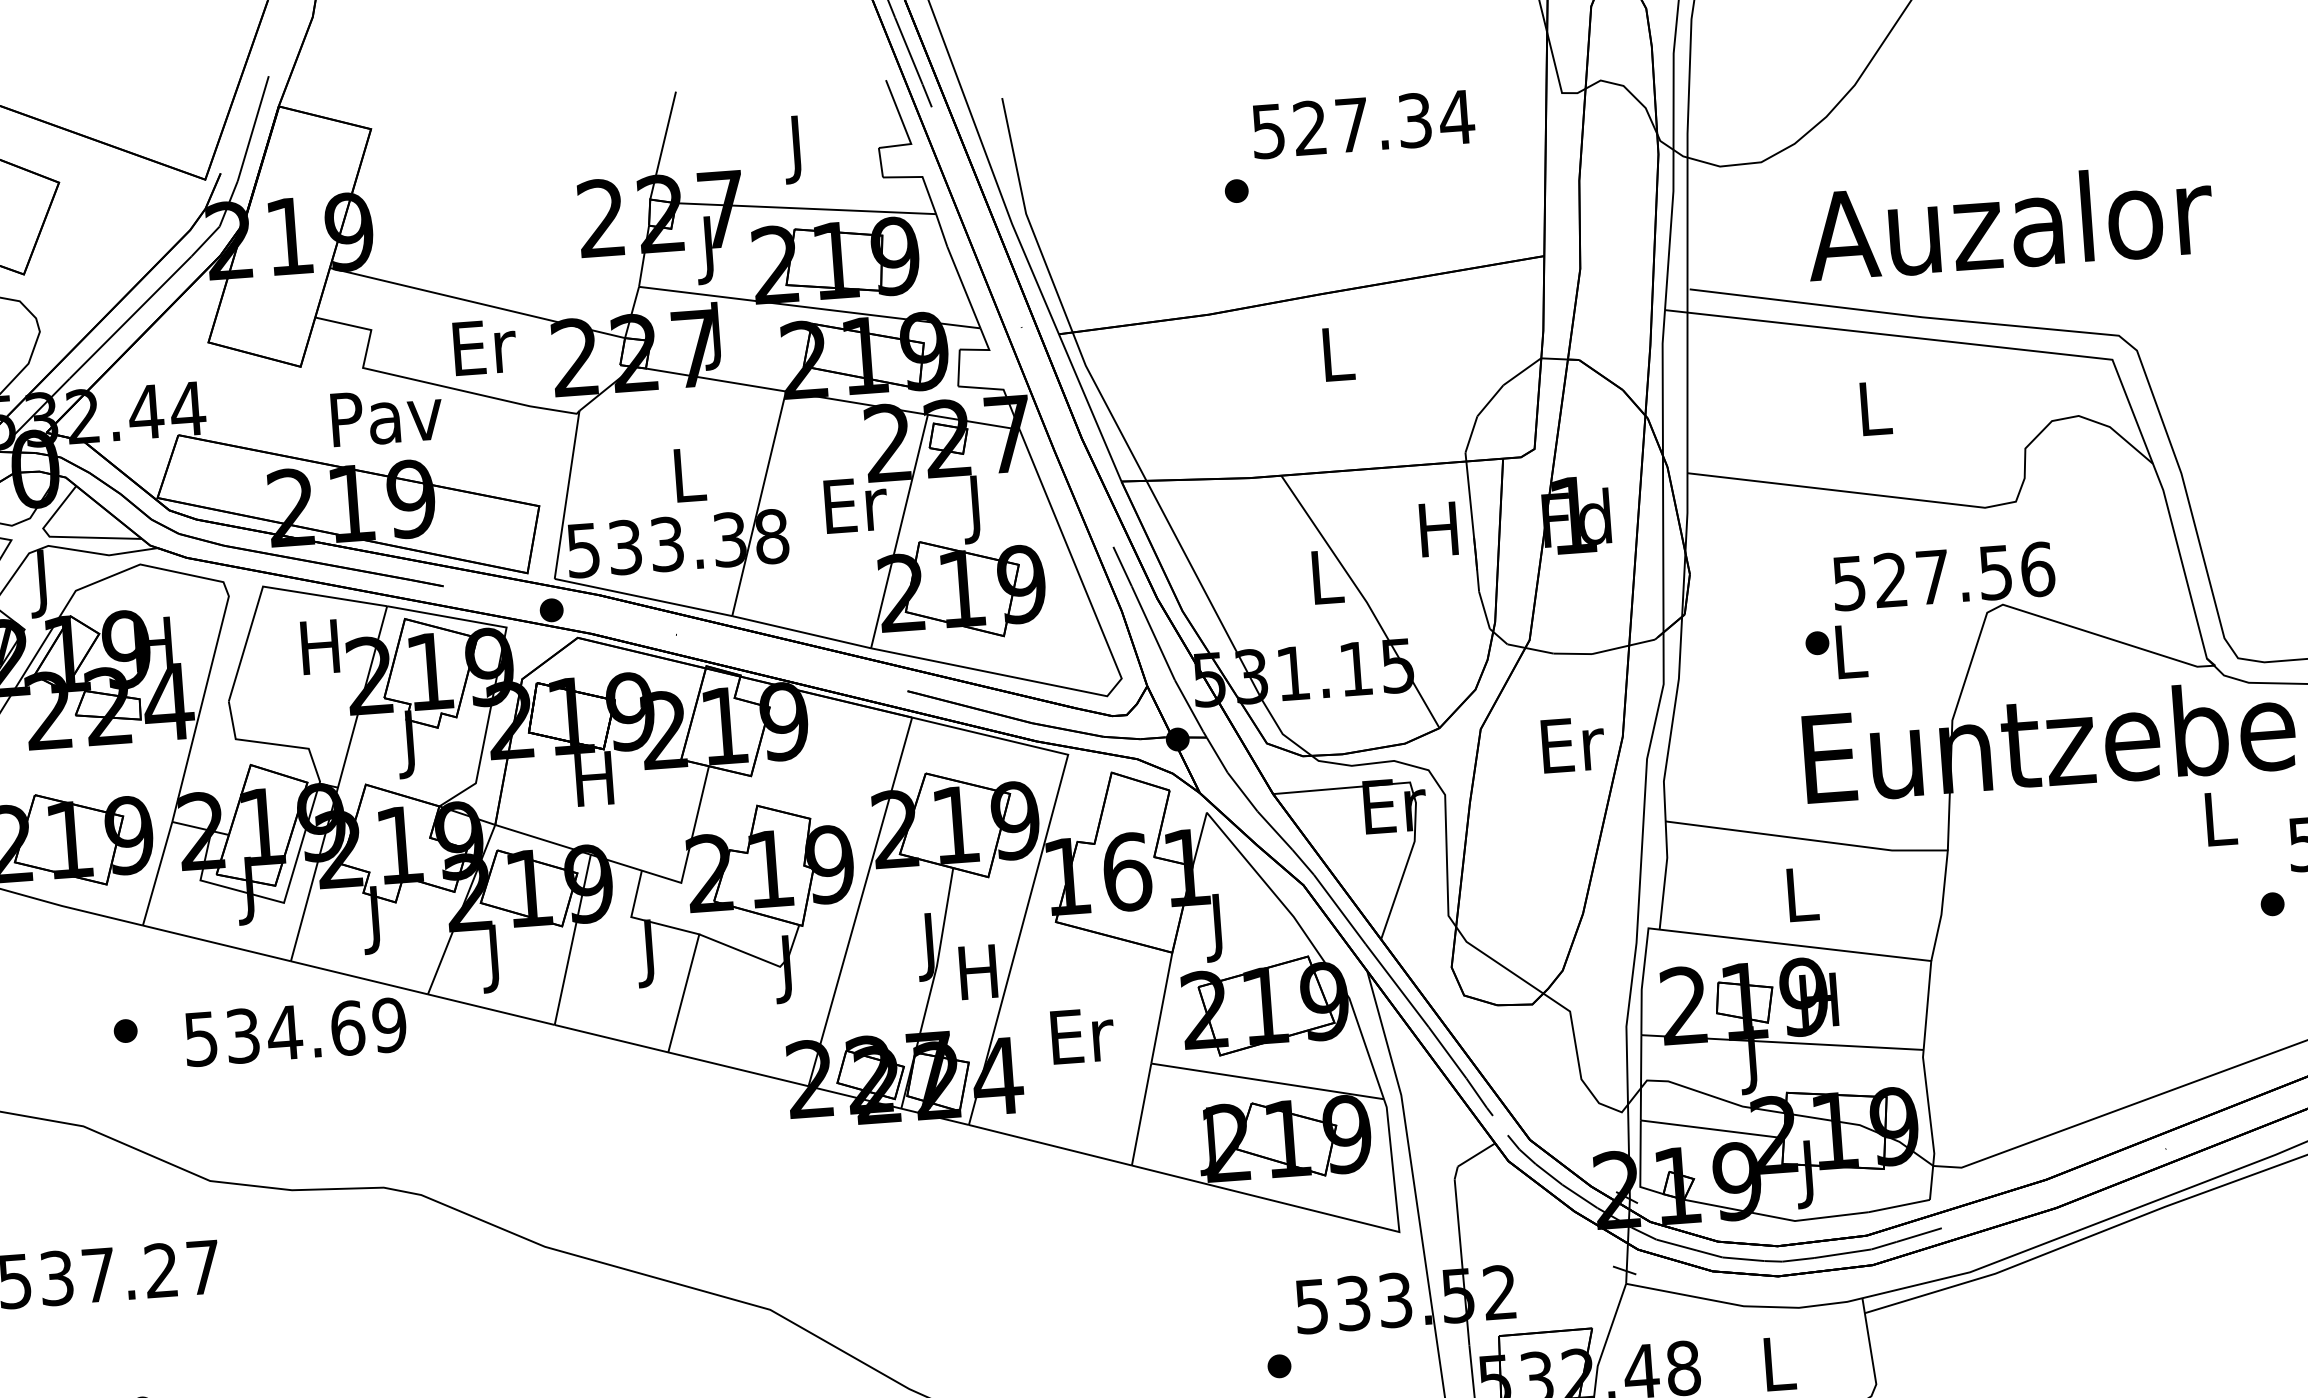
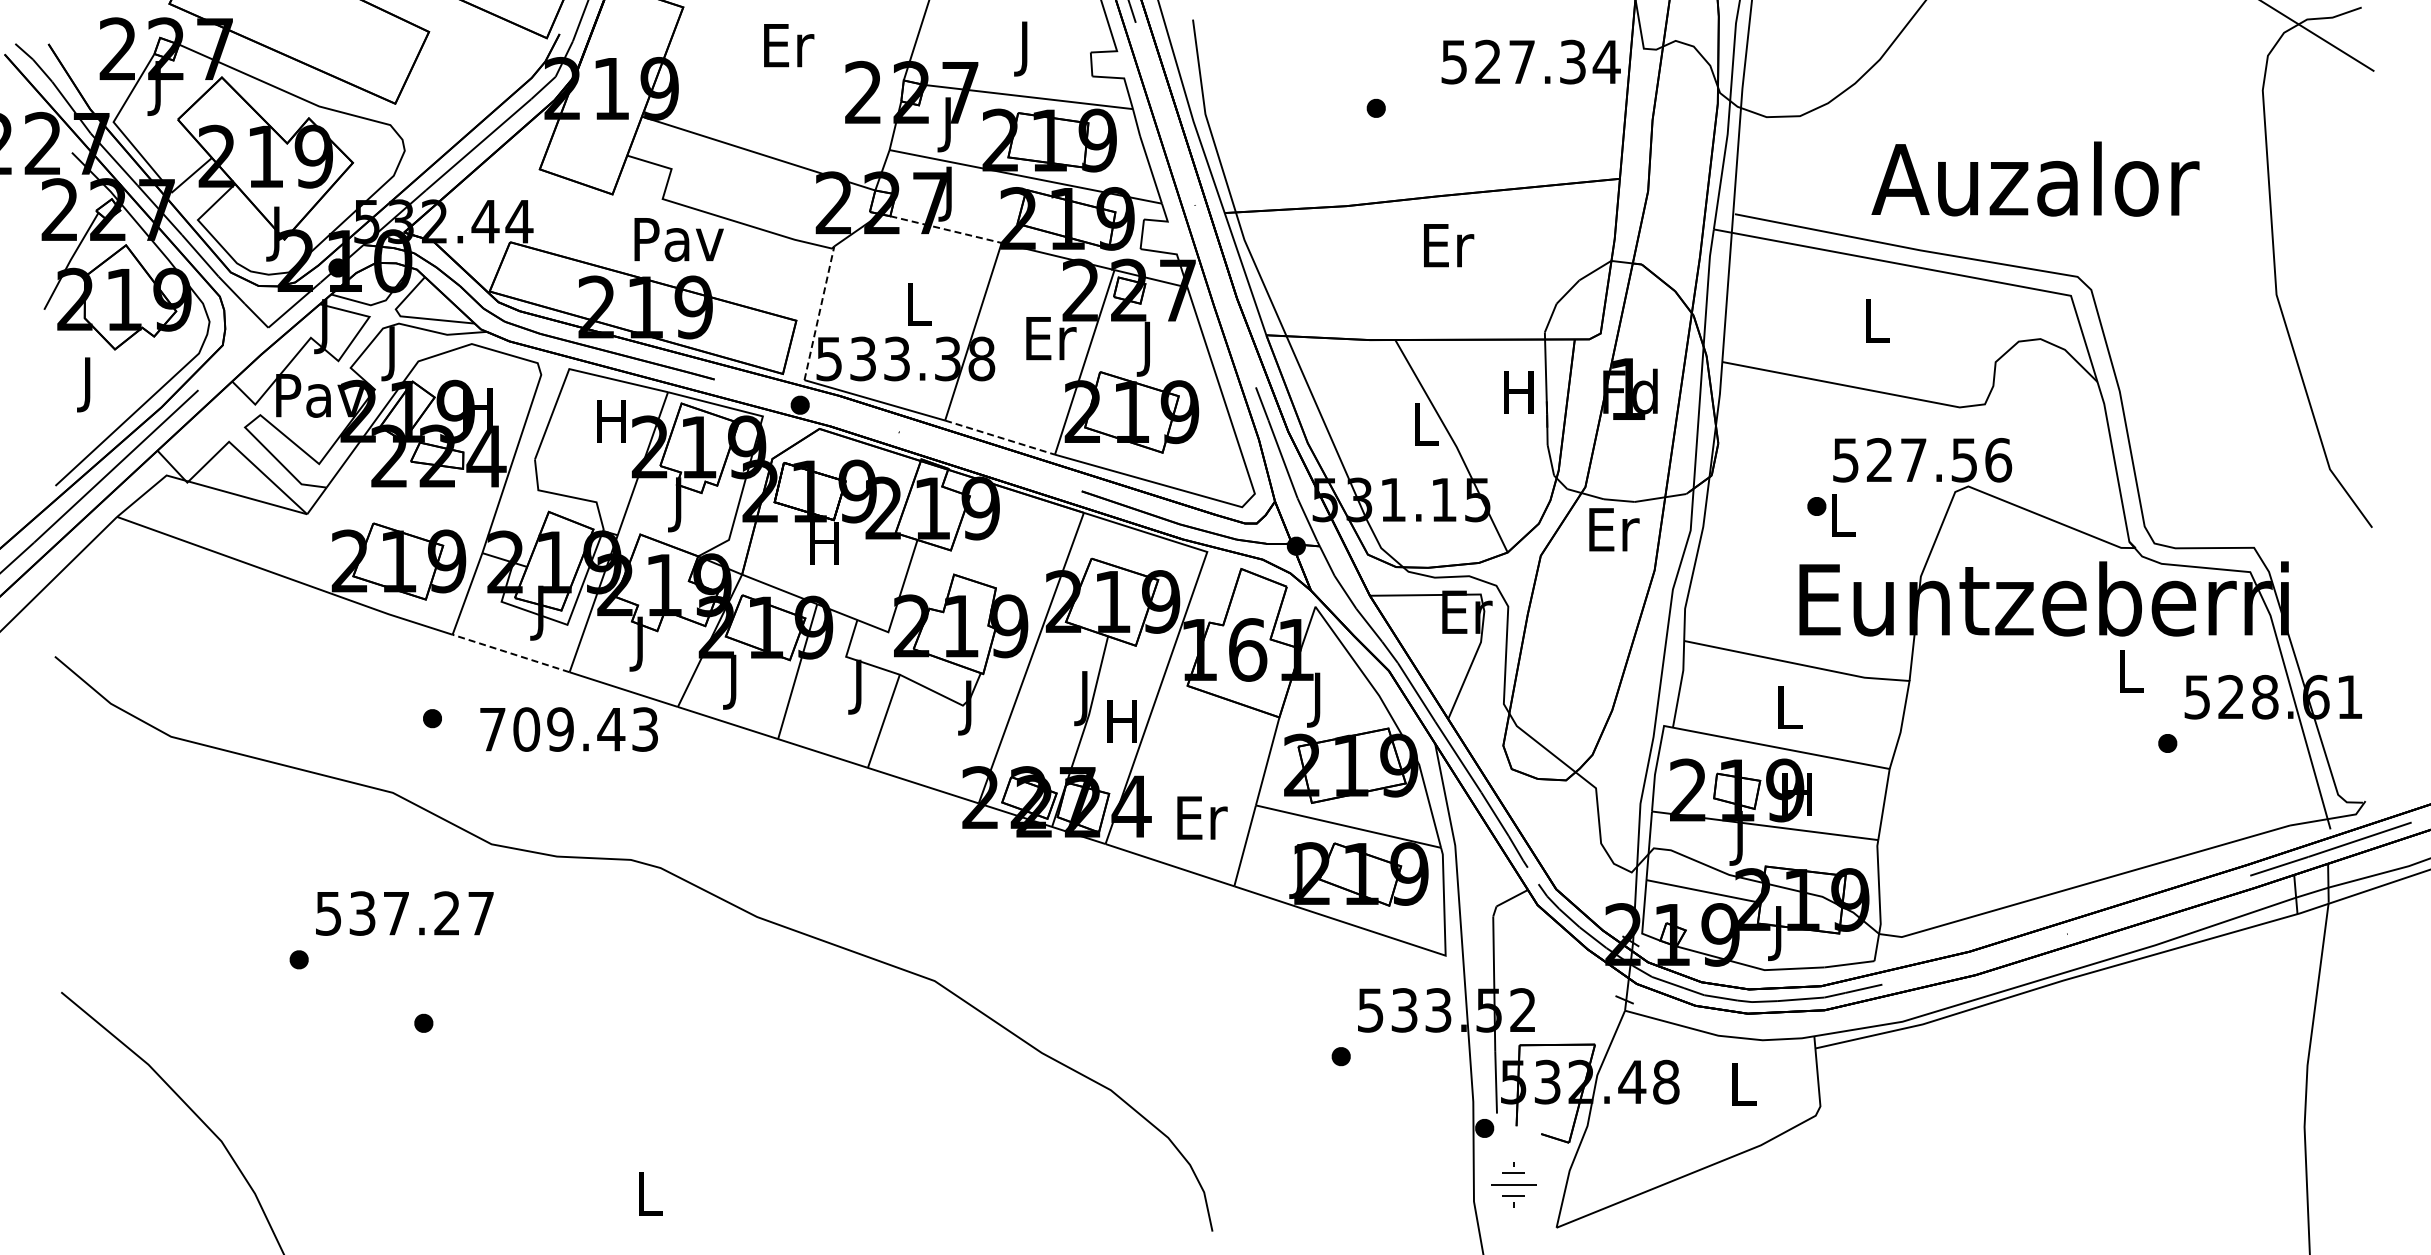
text: (1362, 123) -> (1530, 61), moved
text: (2009, 221) -> (2035, 178), moved
text: (485, 347) -> (789, 45), moved
text: (1339, 353) -> (1449, 245), L -> Er
line: (716, 379) -> (946, 229), solid -> dashed
line: (567, 495) -> (819, 313), solid -> dashed
line: (802, 632) -> (1000, 437), solid -> dashed
text: (1573, 744) -> (1614, 529), moved
line: (216, 943) -> (510, 653), solid -> dashed
text: (295, 1032) -> (569, 729), 534.69 -> 709.43
text: (1082, 1035) -> (1202, 817), moved

